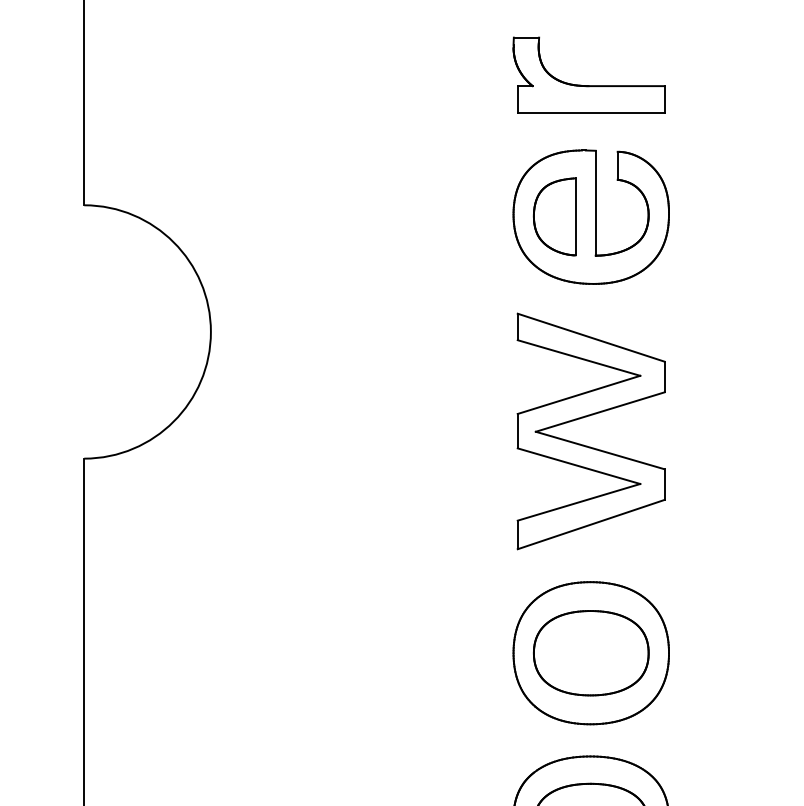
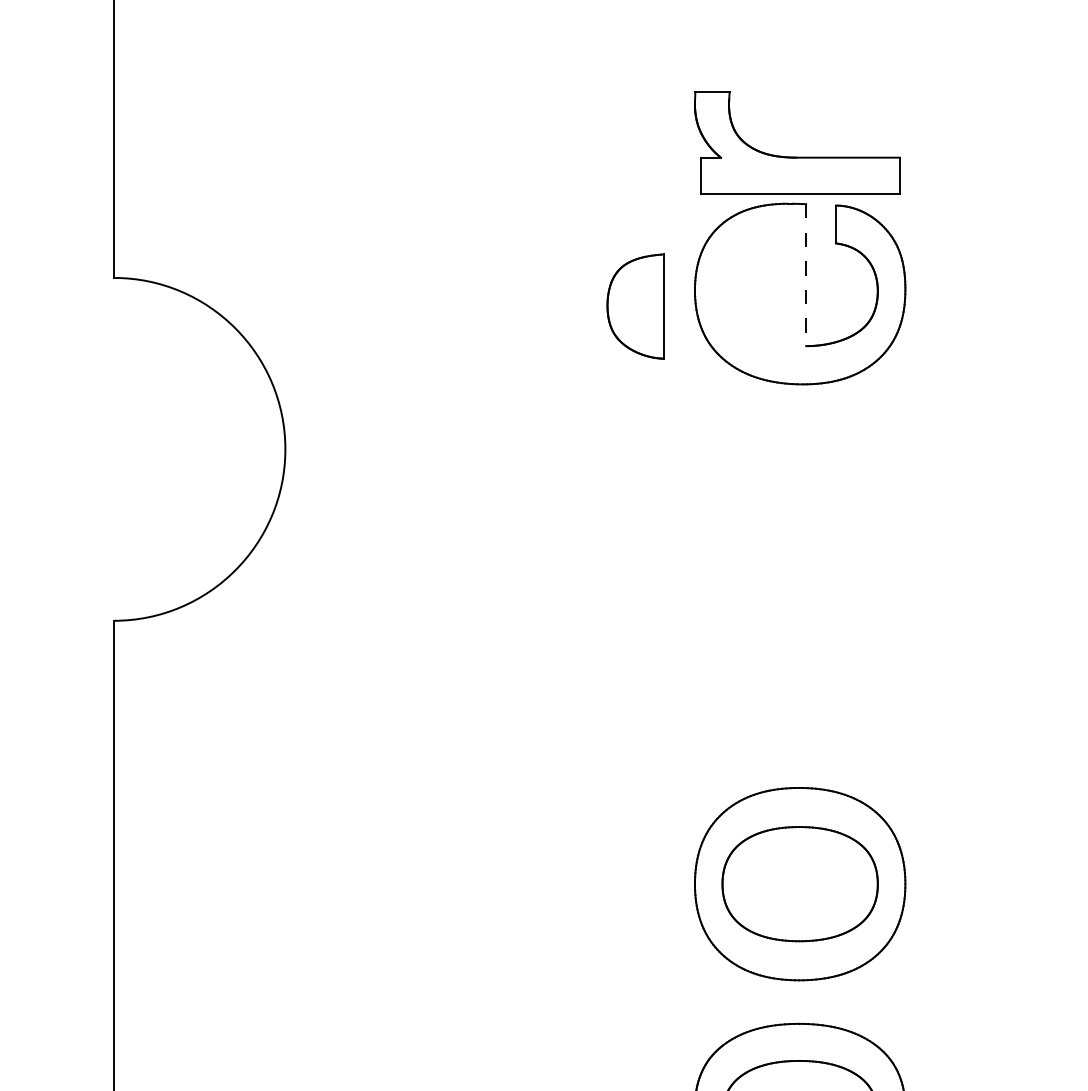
part: (589, 85) -> (797, 156), moved
line: (595, 203) -> (806, 275), solid -> dashed
part: (554, 216) -> (635, 306), moved
part: (587, 417) -> (794, 564), removed

